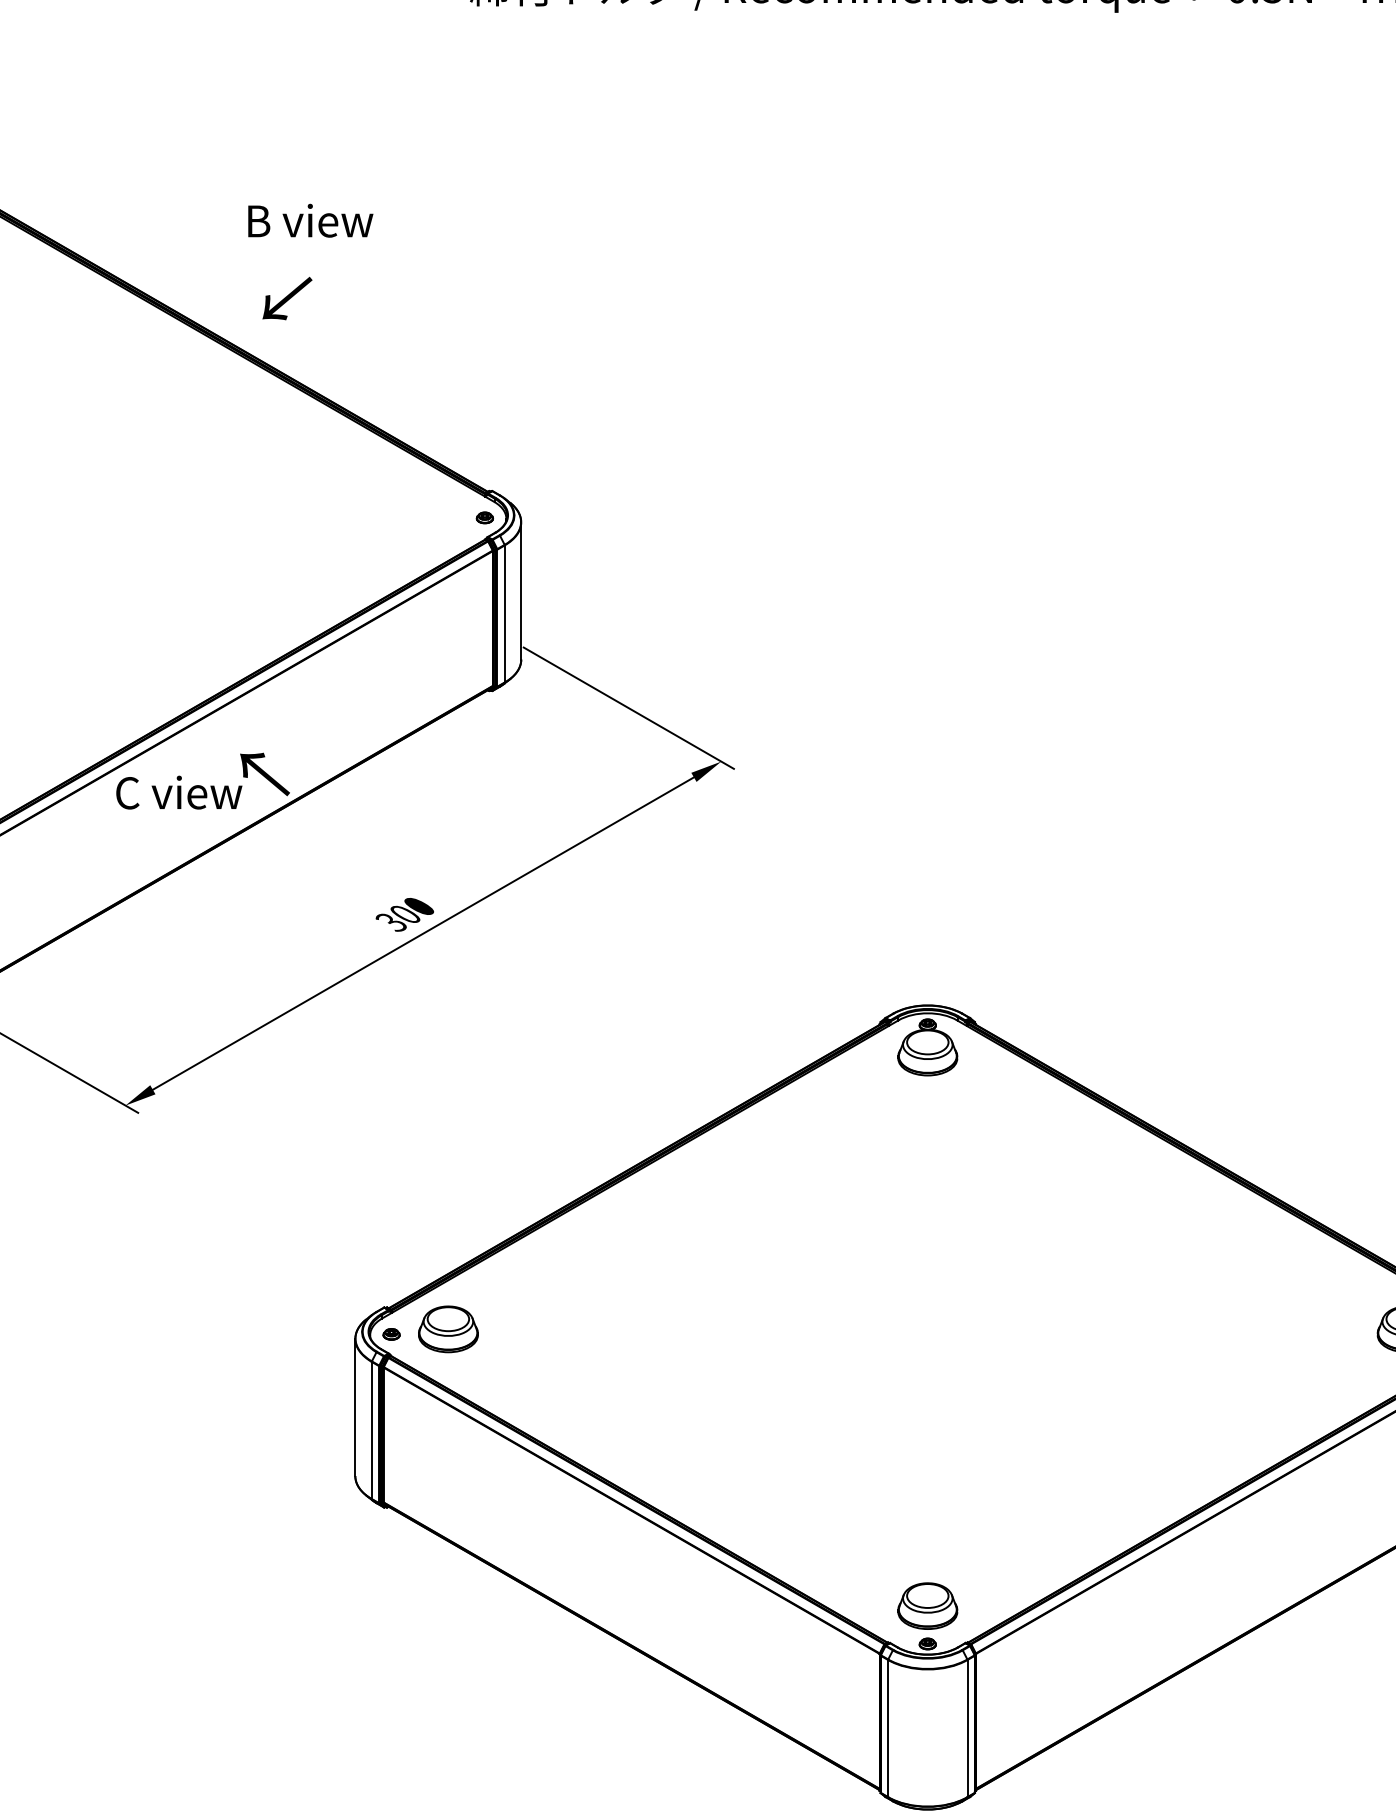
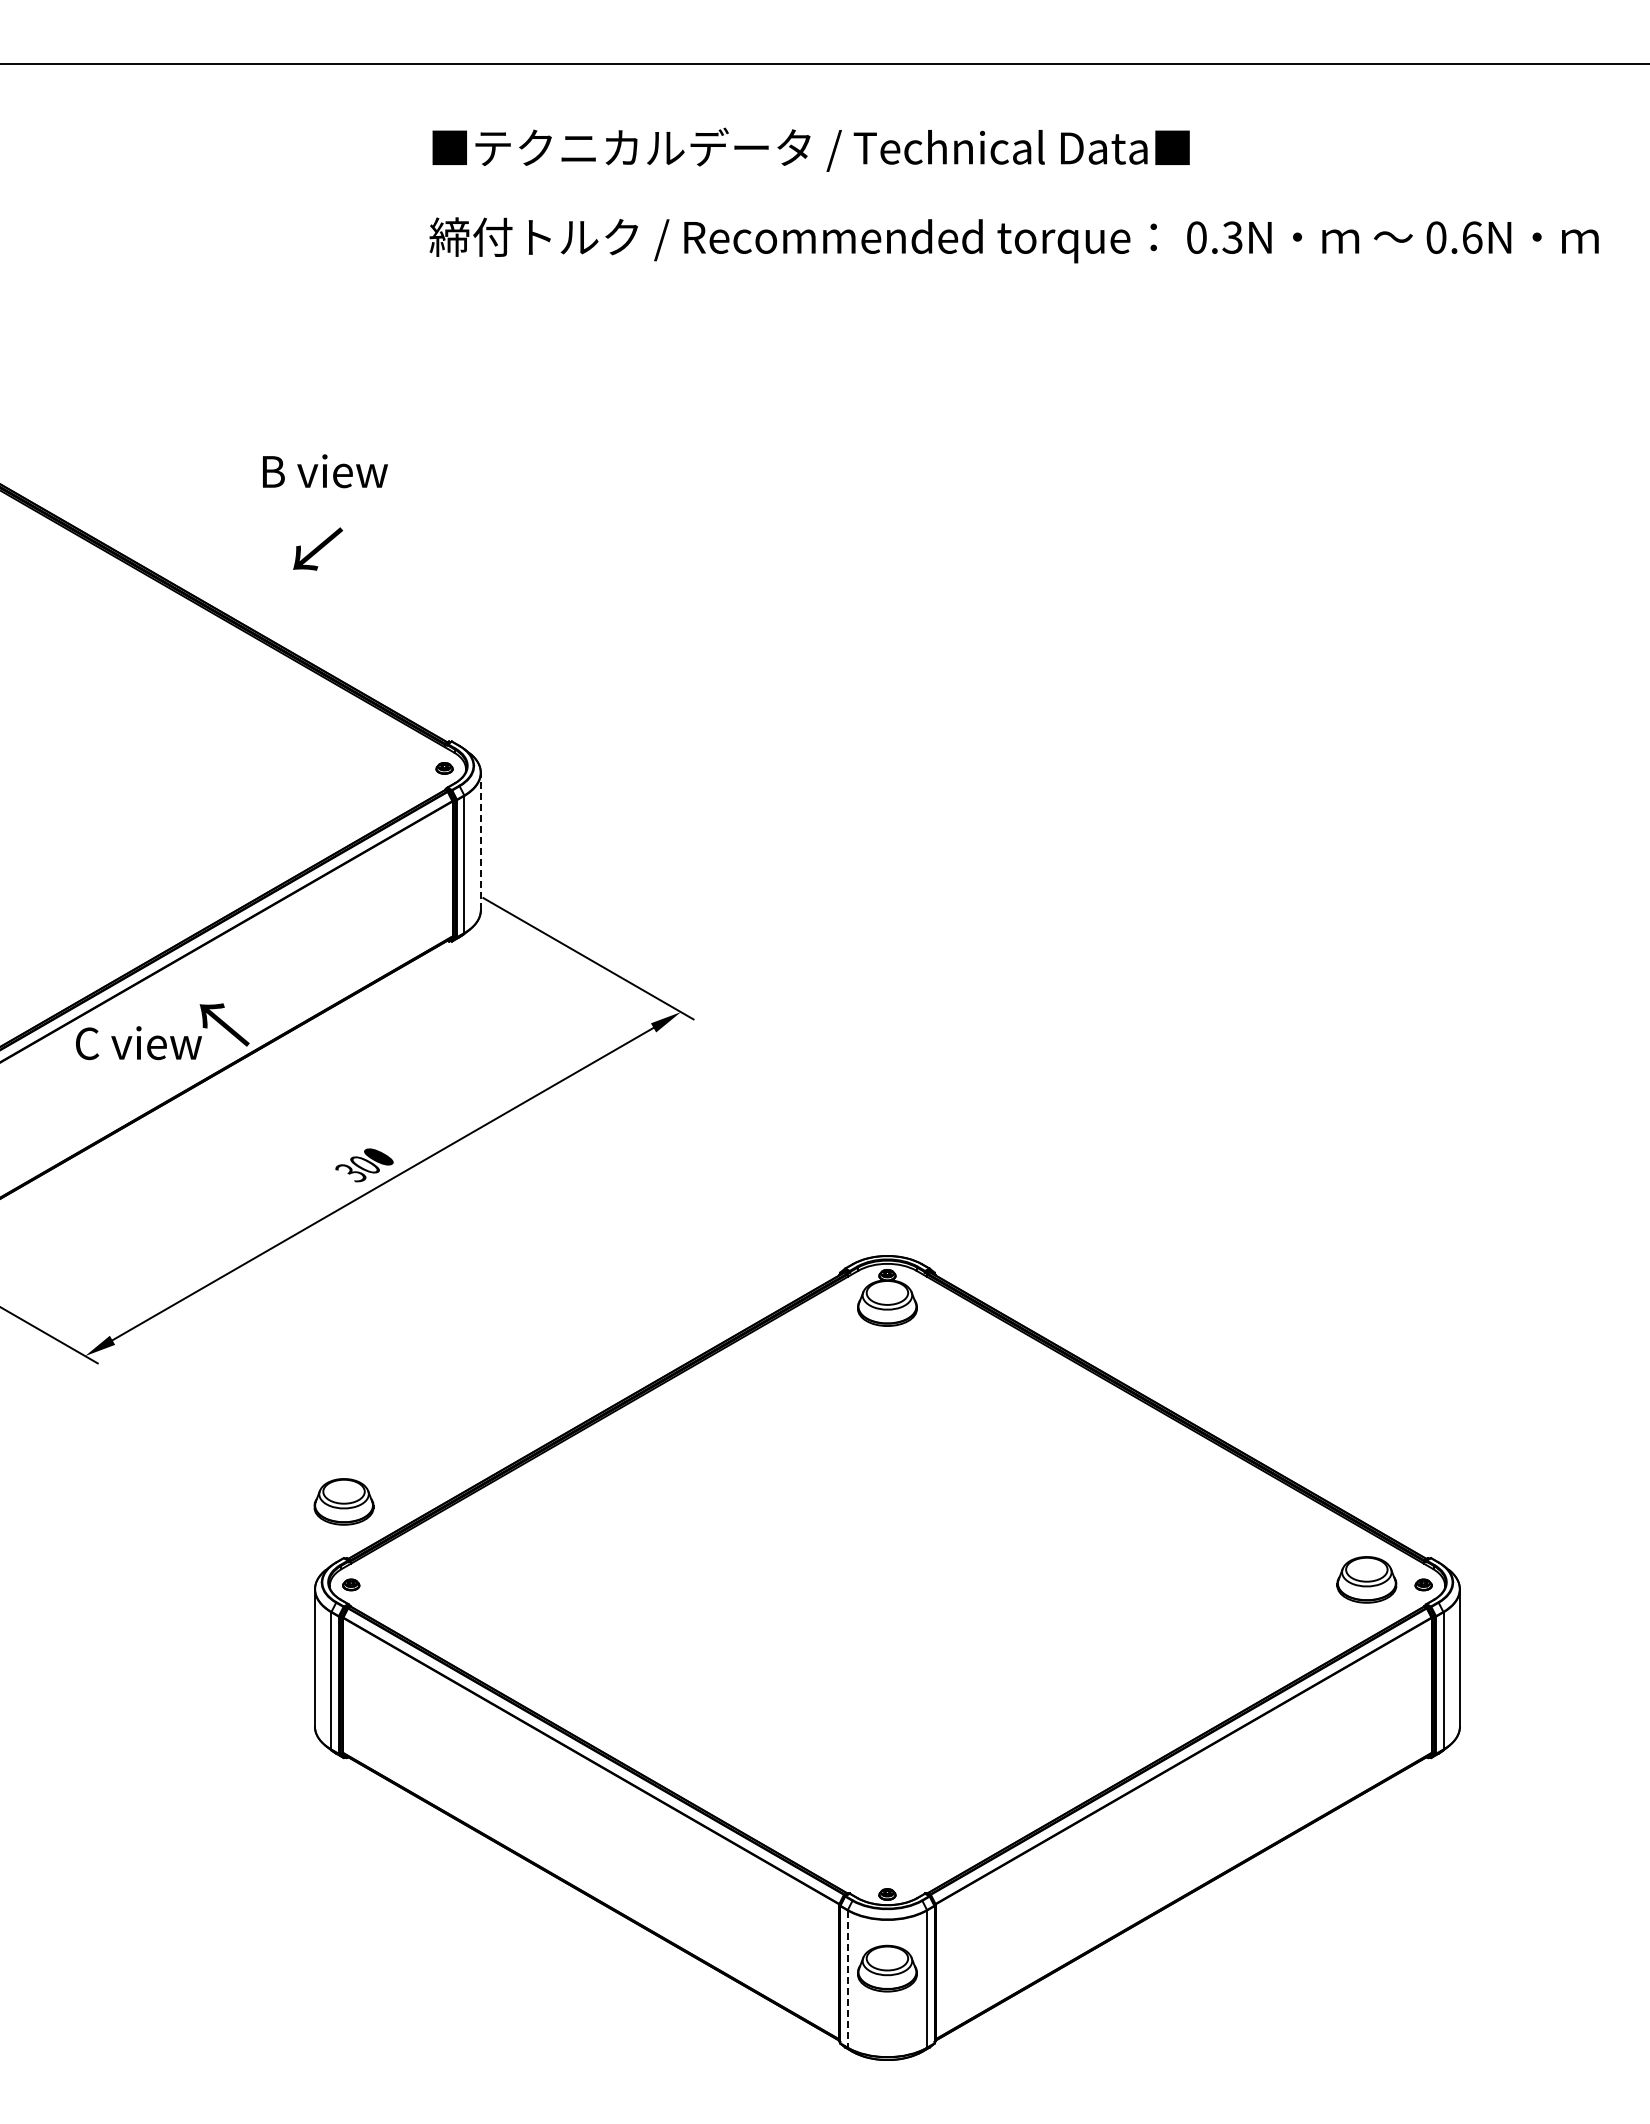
text: (310, 220) -> (325, 471), moved
text: (286, 297) -> (317, 548), moved
line: (520, 590) -> (480, 841), solid -> dashed
part: (447, 1328) -> (343, 1501), moved
part: (927, 1605) -> (887, 1968), moved
line: (887, 1728) -> (847, 1979), solid -> dashed

